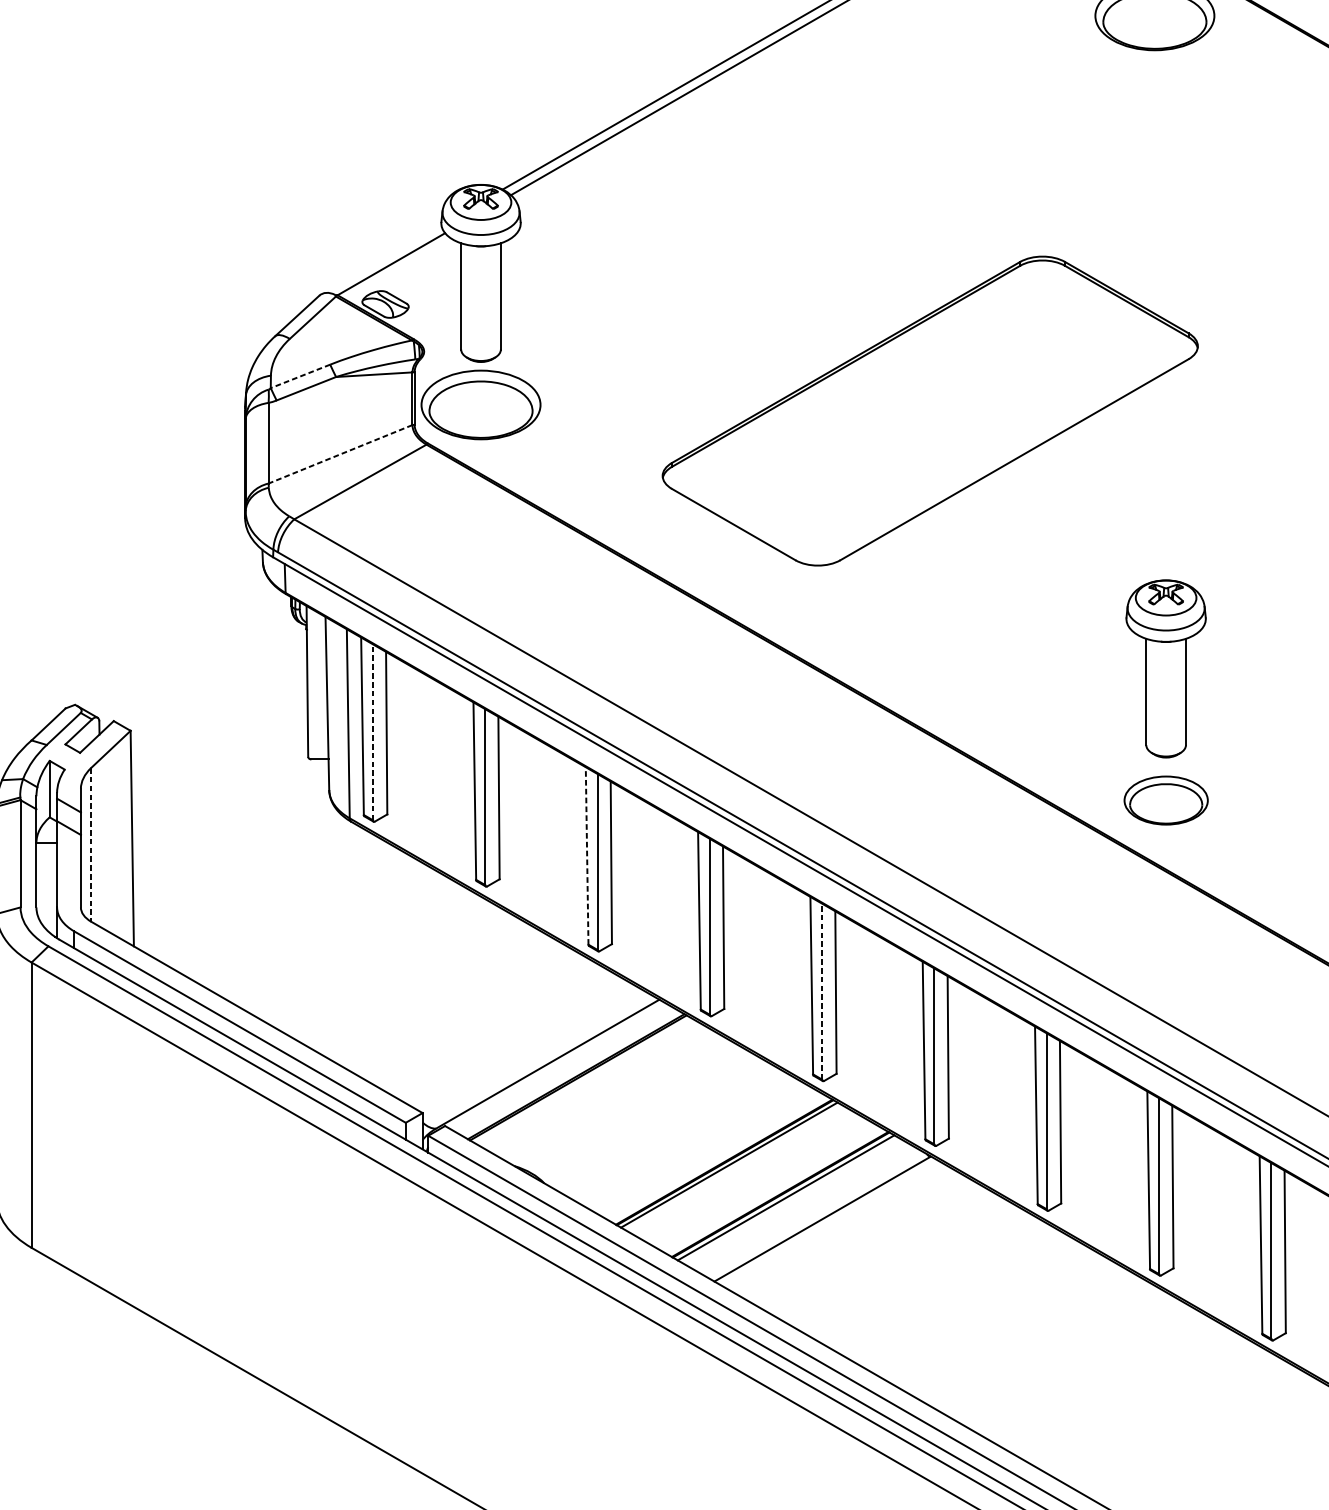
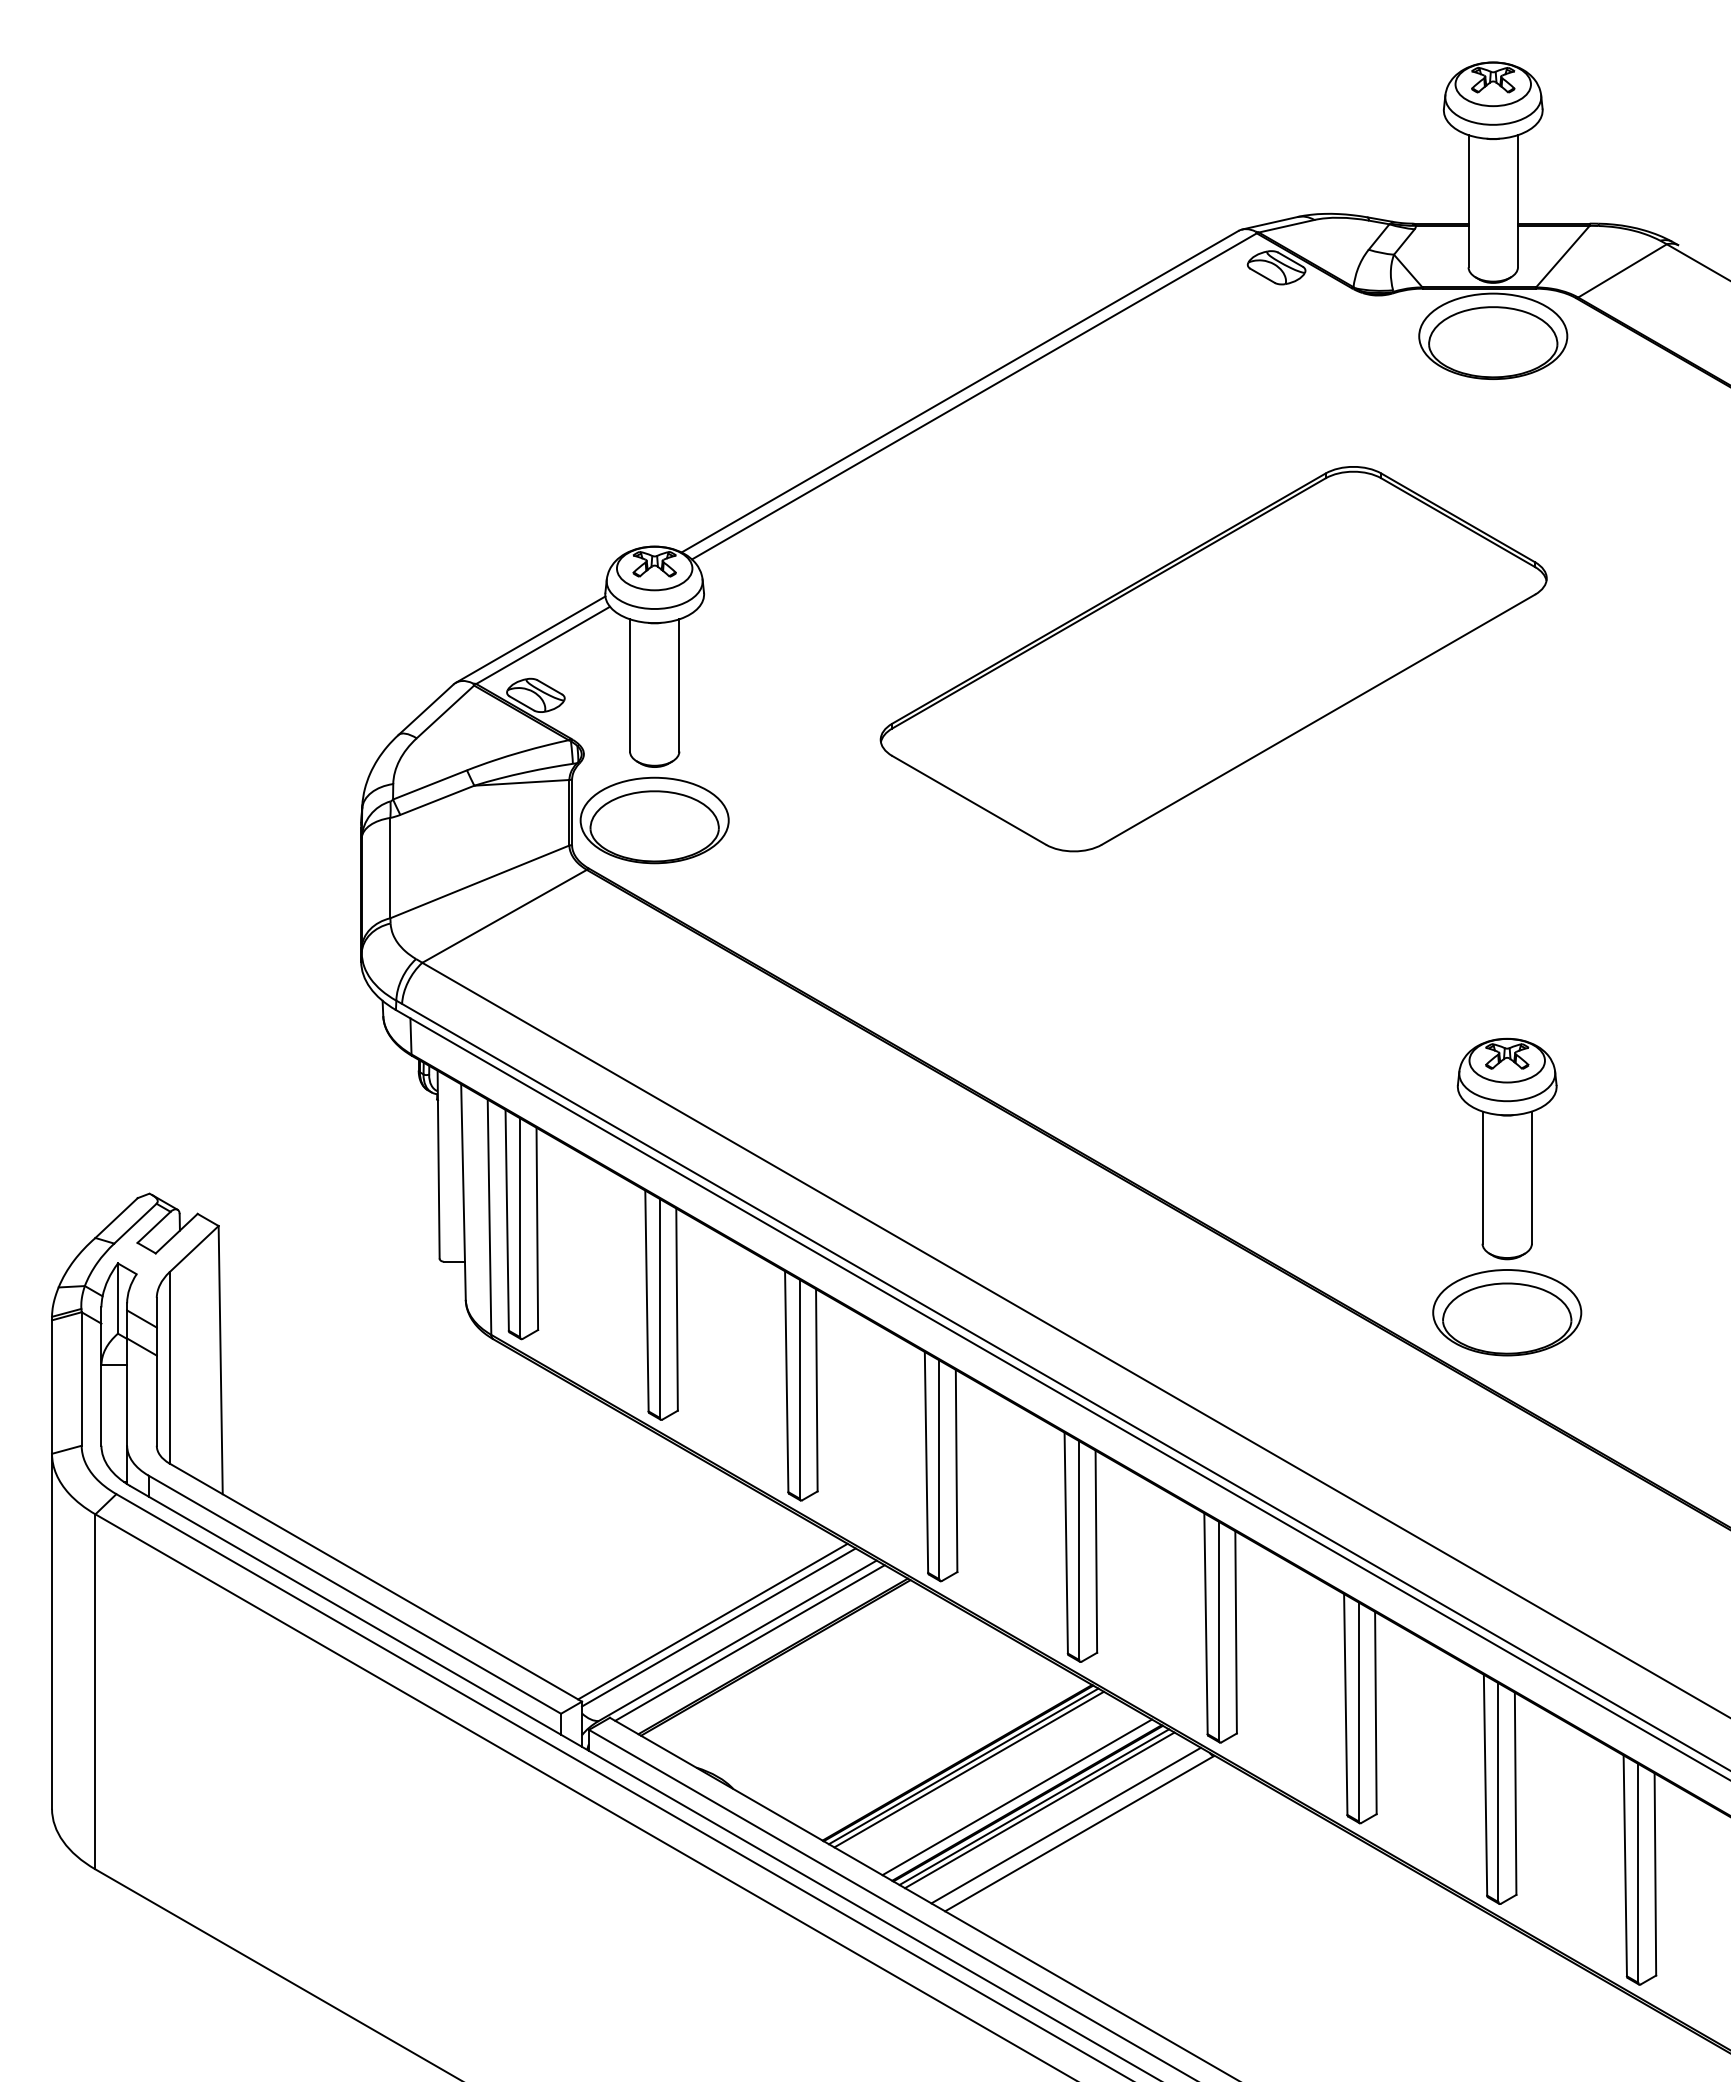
line: (381, 259) -> (530, 639), added
line: (300, 376) -> (430, 784), dashed -> solid
part: (930, 411) -> (1213, 659), moved
line: (340, 453) -> (479, 881), dashed -> solid
line: (373, 732) -> (520, 1227), dashed -> solid
part: (1166, 800) -> (1507, 1312), size x1.43
line: (91, 844) -> (169, 1367), dashed -> solid
line: (586, 855) -> (786, 1381), dashed -> solid
line: (822, 991) -> (1079, 1550), dashed -> solid
line: (527, 1048) -> (712, 1621), added
line: (532, 1053) -> (718, 1627), added
line: (557, 1065) -> (749, 1642), added
line: (733, 1167) -> (968, 1769), added
line: (772, 1190) -> (1017, 1797), added
line: (790, 1200) -> (1039, 1810), added
line: (811, 1212) -> (1065, 1825), added

